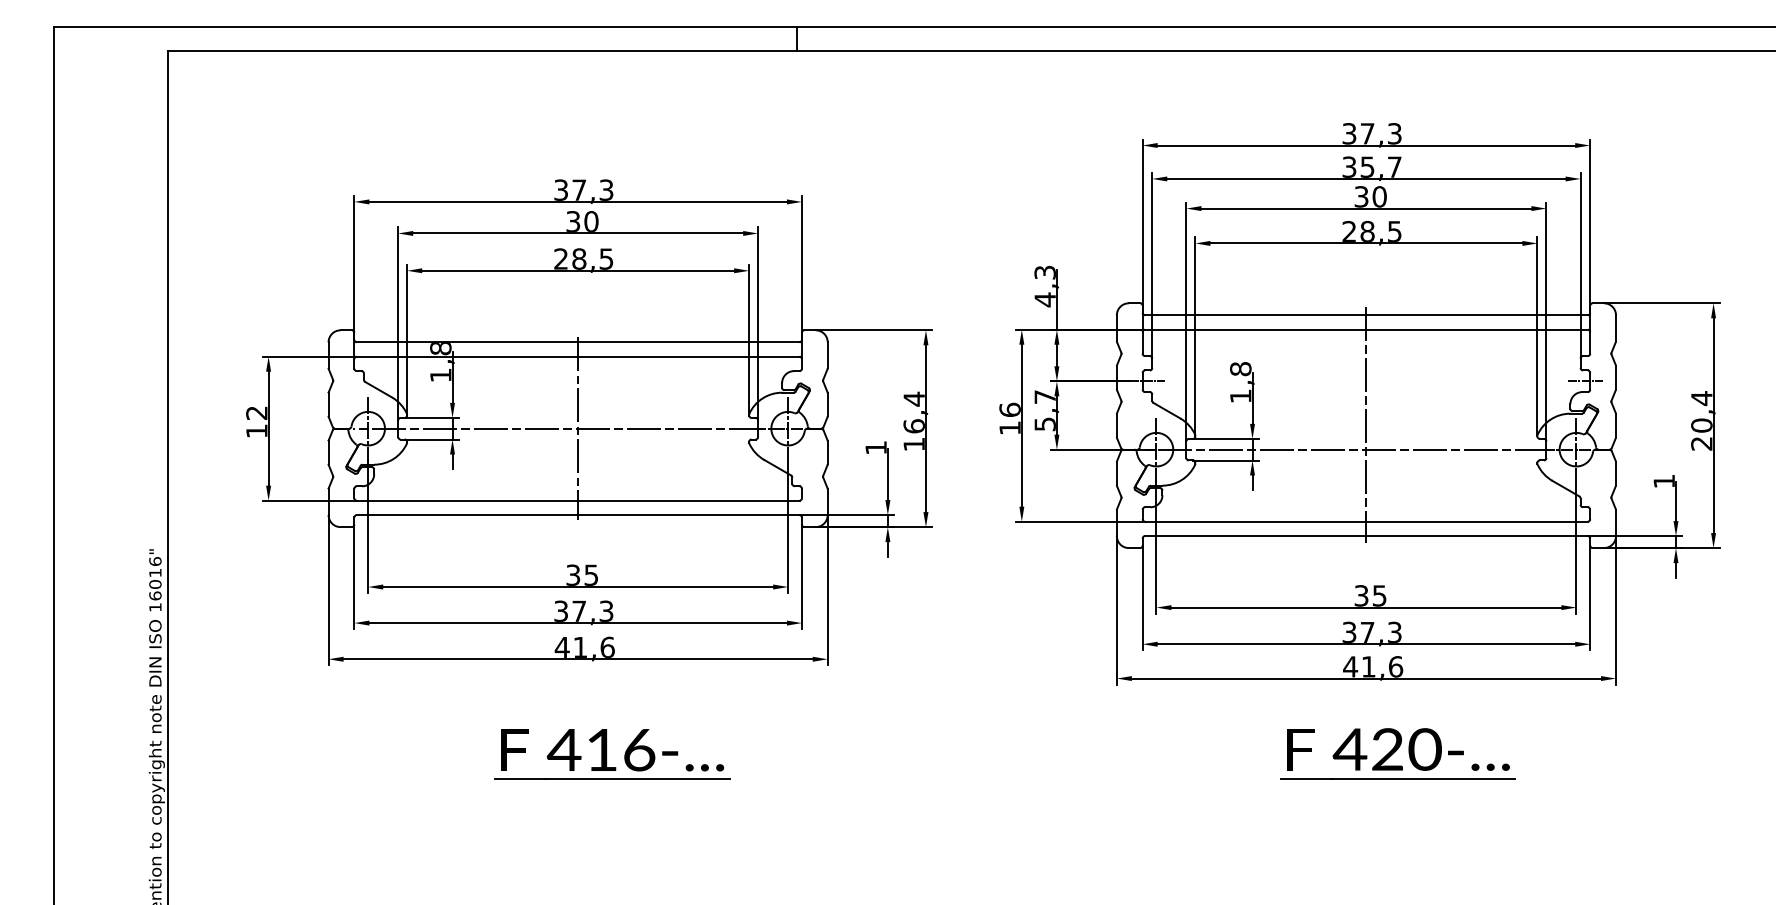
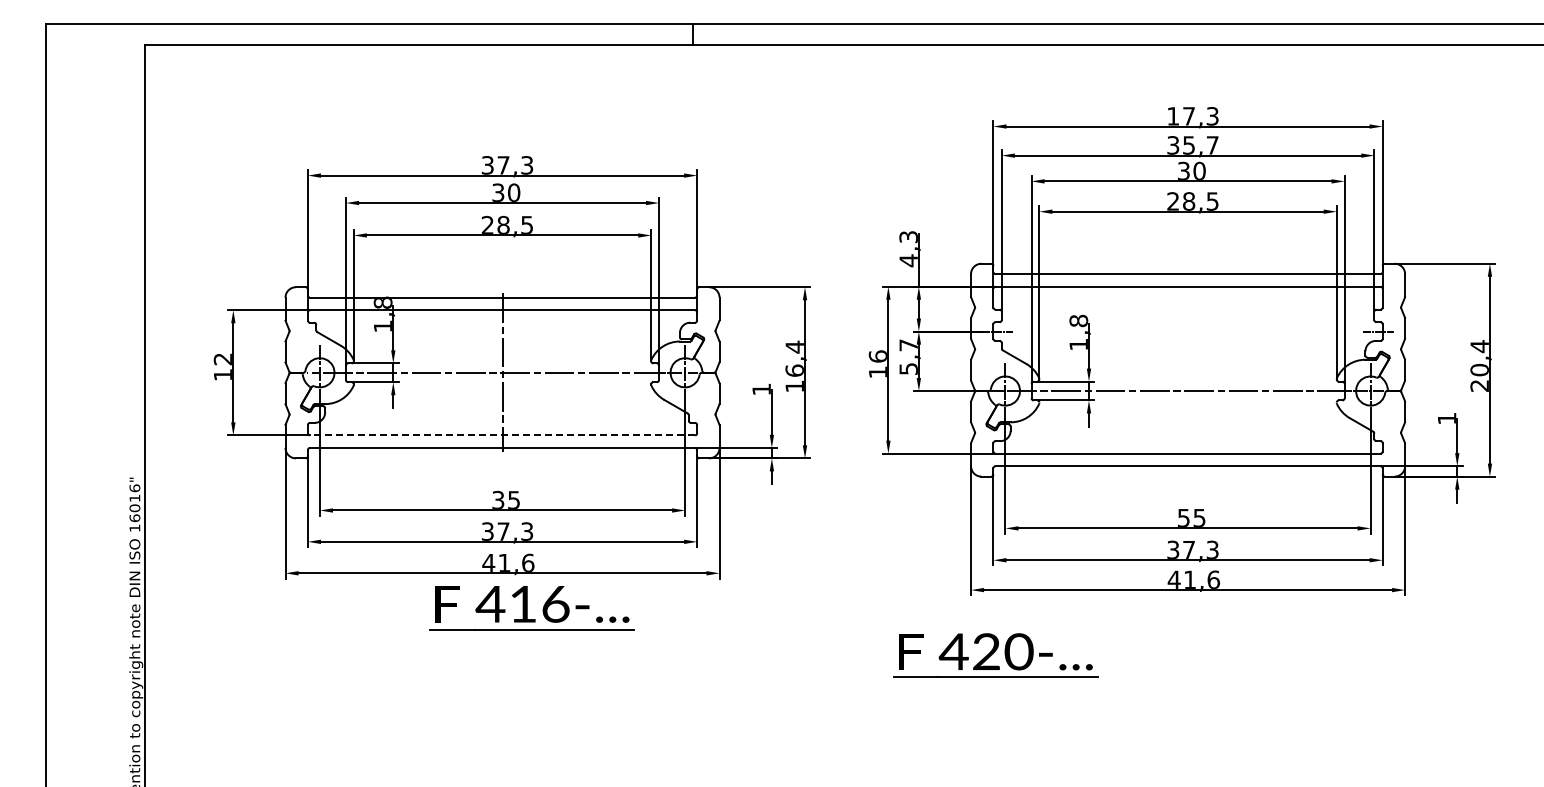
text: (1349, 133) -> (1173, 116), 37,3 -> 17,3
line: (1366, 424) -> (1188, 369), removed
line: (578, 500) -> (502, 435), solid -> dashed
text: (1361, 595) -> (1183, 517), 35 -> 55
part: (1397, 753) -> (995, 655), moved
part: (611, 754) -> (531, 608), moved

